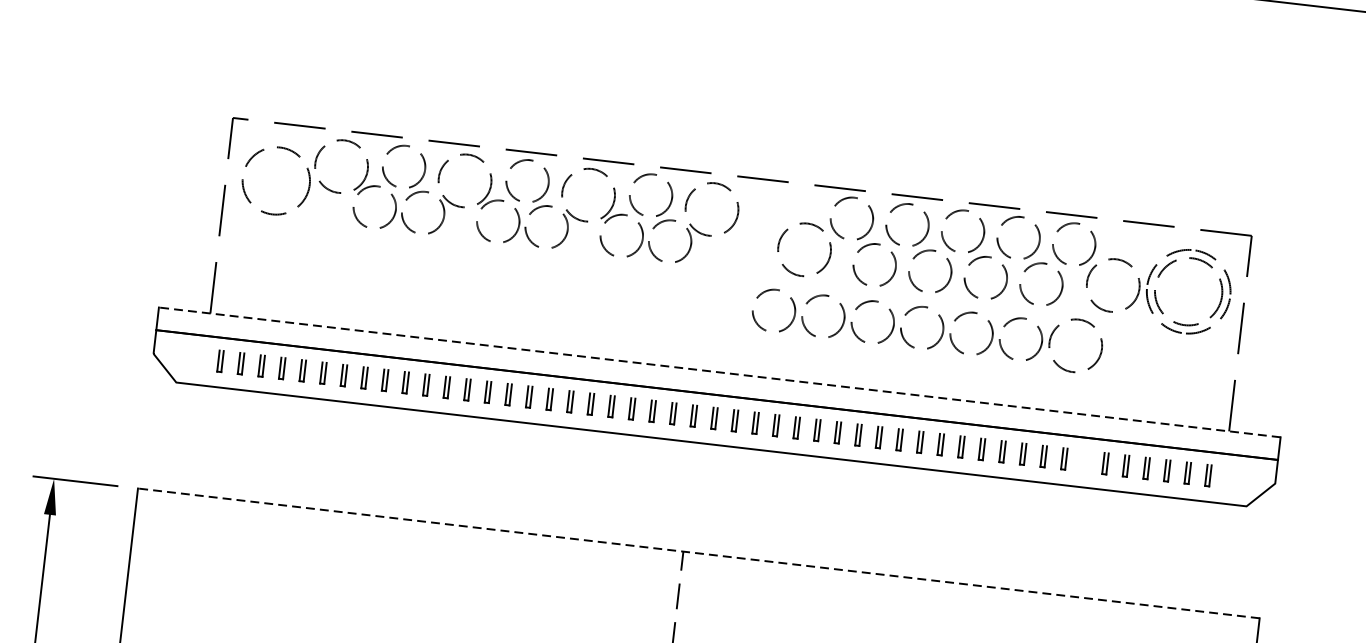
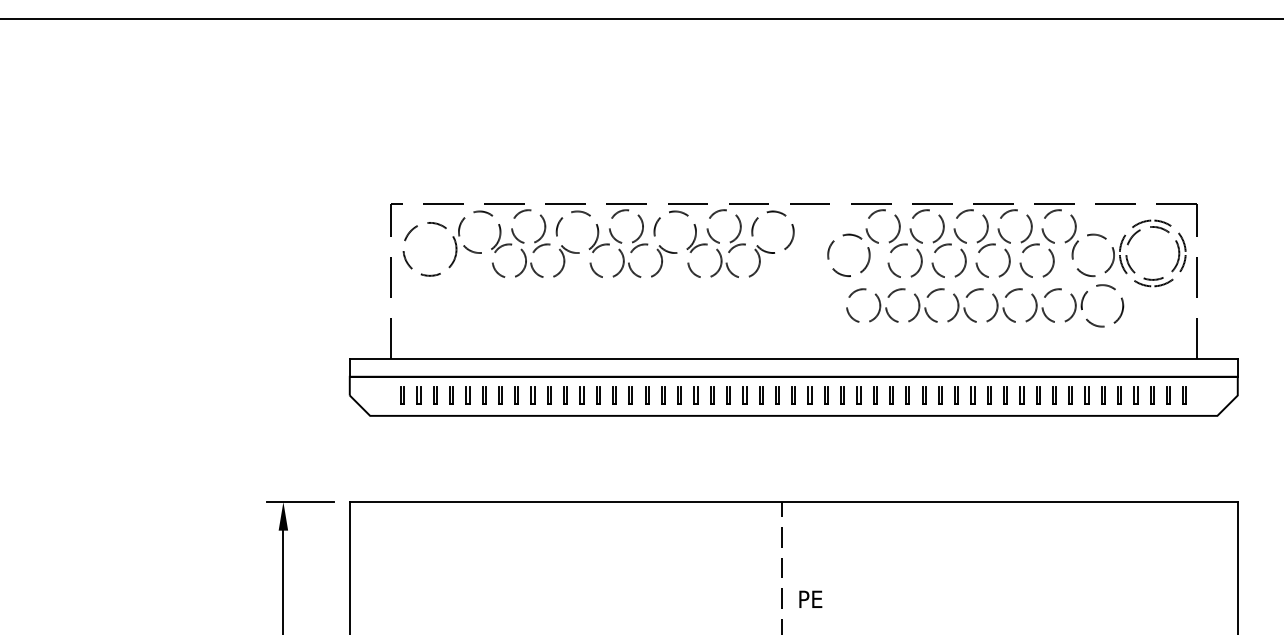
part: (941, 329) -> (996, 305), moved
line: (719, 371) -> (793, 358), dashed -> solid
part: (1084, 461) -> (1086, 395), added
line: (698, 553) -> (793, 502), dashed -> solid

